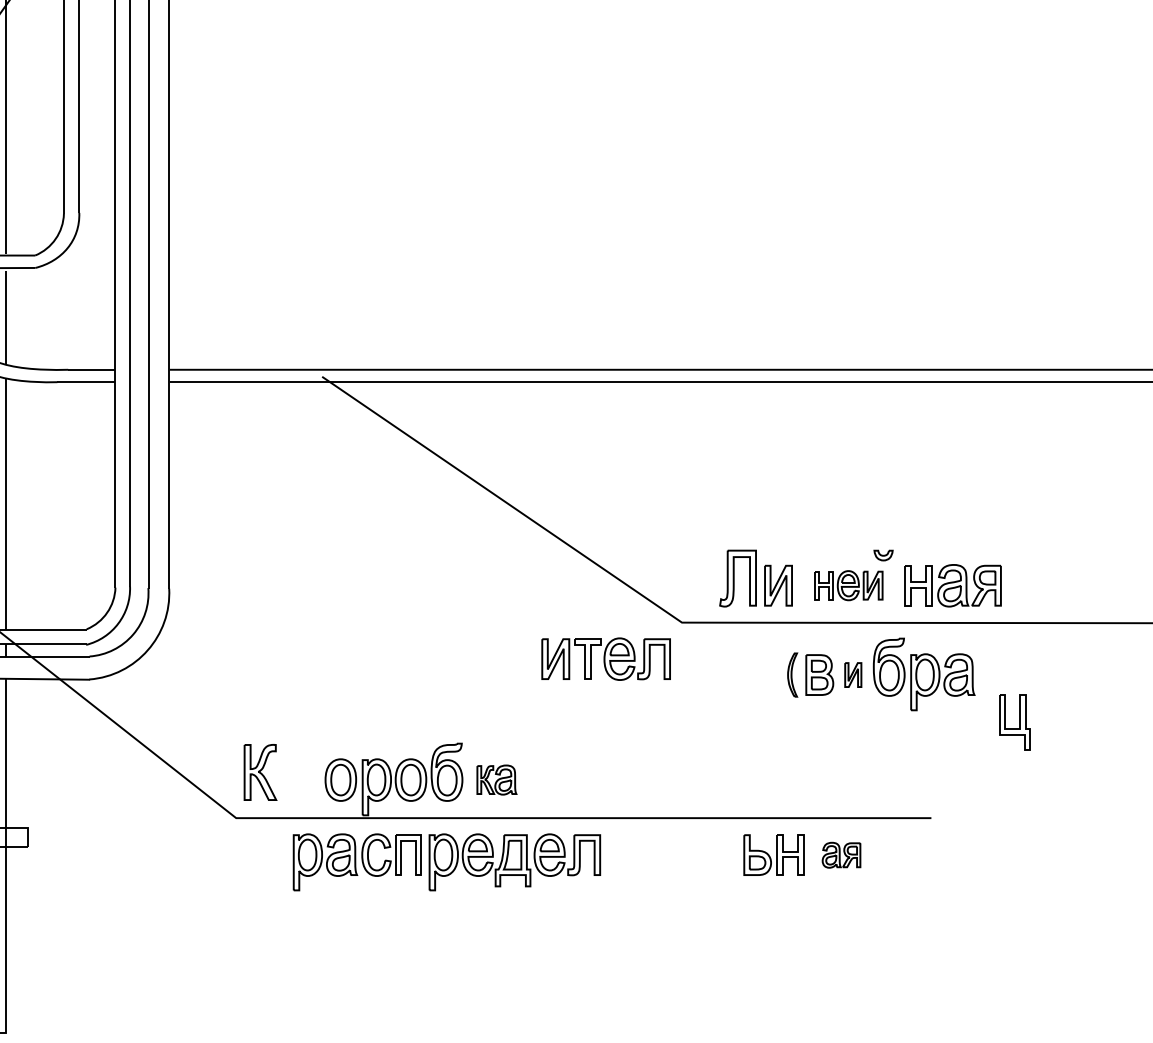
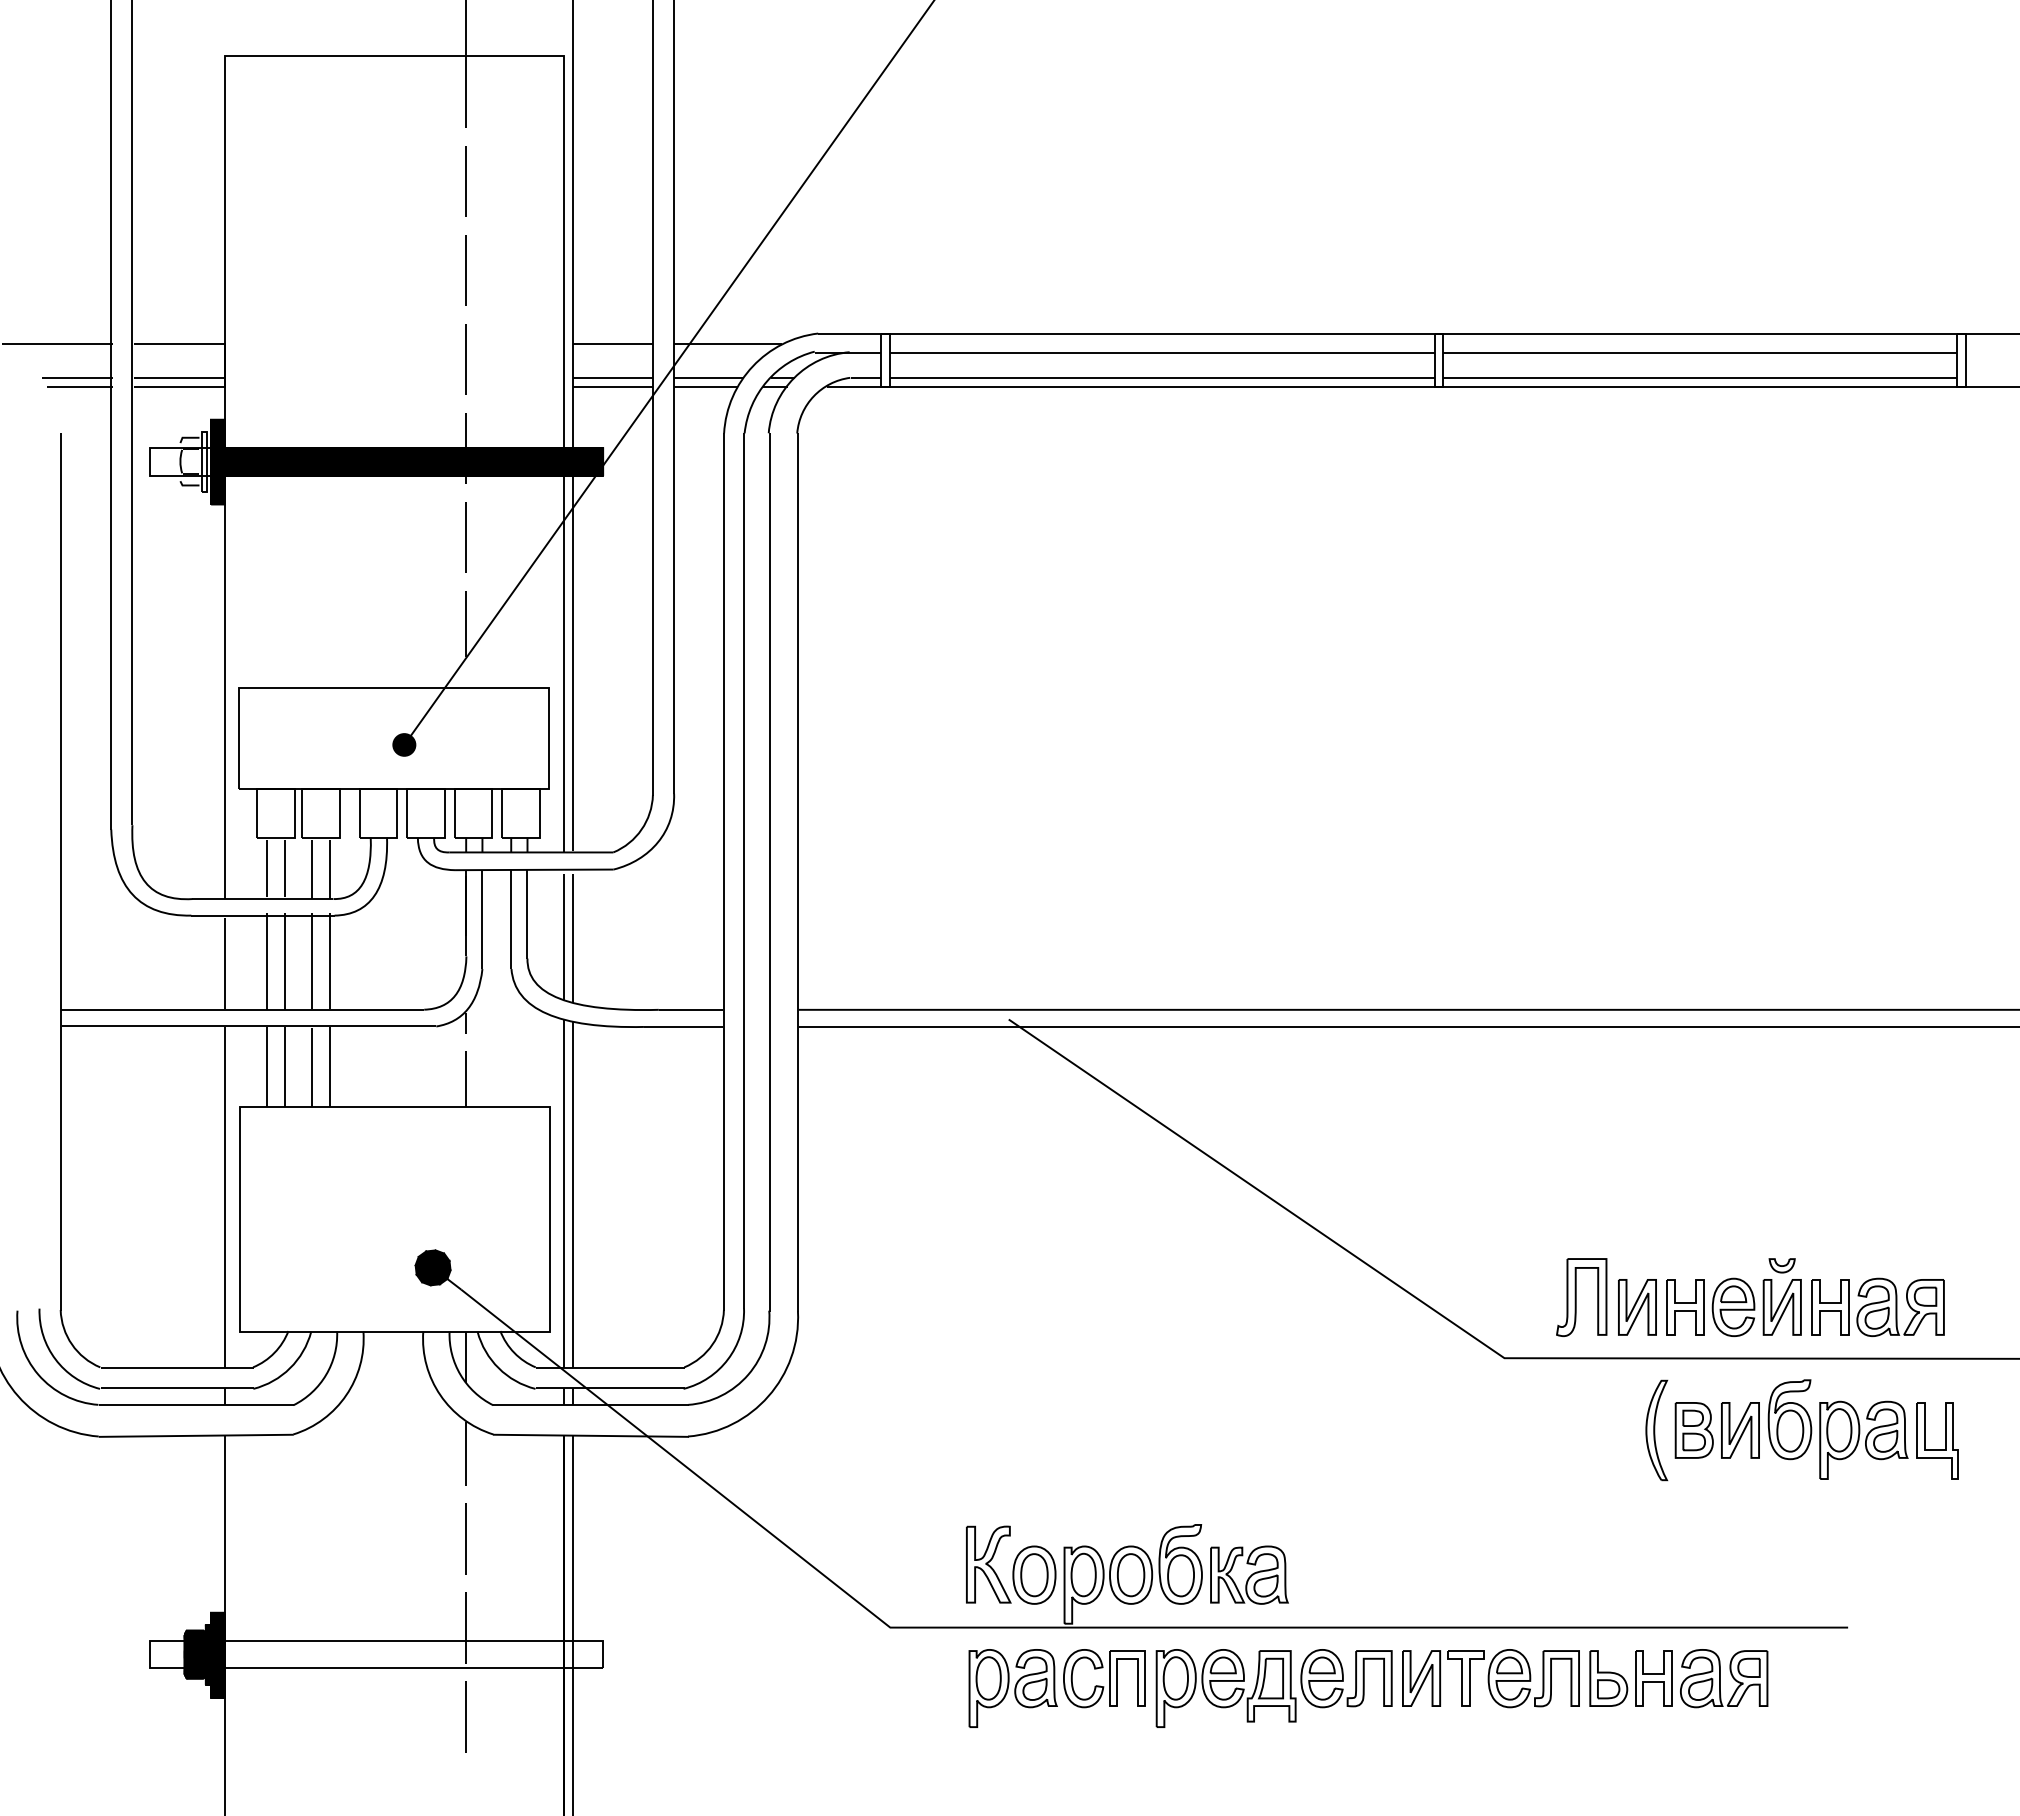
part: (848, 585) -> (1733, 1306), size x1.43
part: (605, 659) -> (1490, 1678), moved
part: (792, 675) -> (1656, 1430), size x1.67
part: (853, 675) -> (1740, 1430), size x1.67
part: (1020, 722) -> (1945, 1440), moved
part: (260, 772) -> (988, 1564), moved
part: (496, 779) -> (1249, 1574), size x1.43
part: (841, 855) -> (1724, 1678), size x1.67

